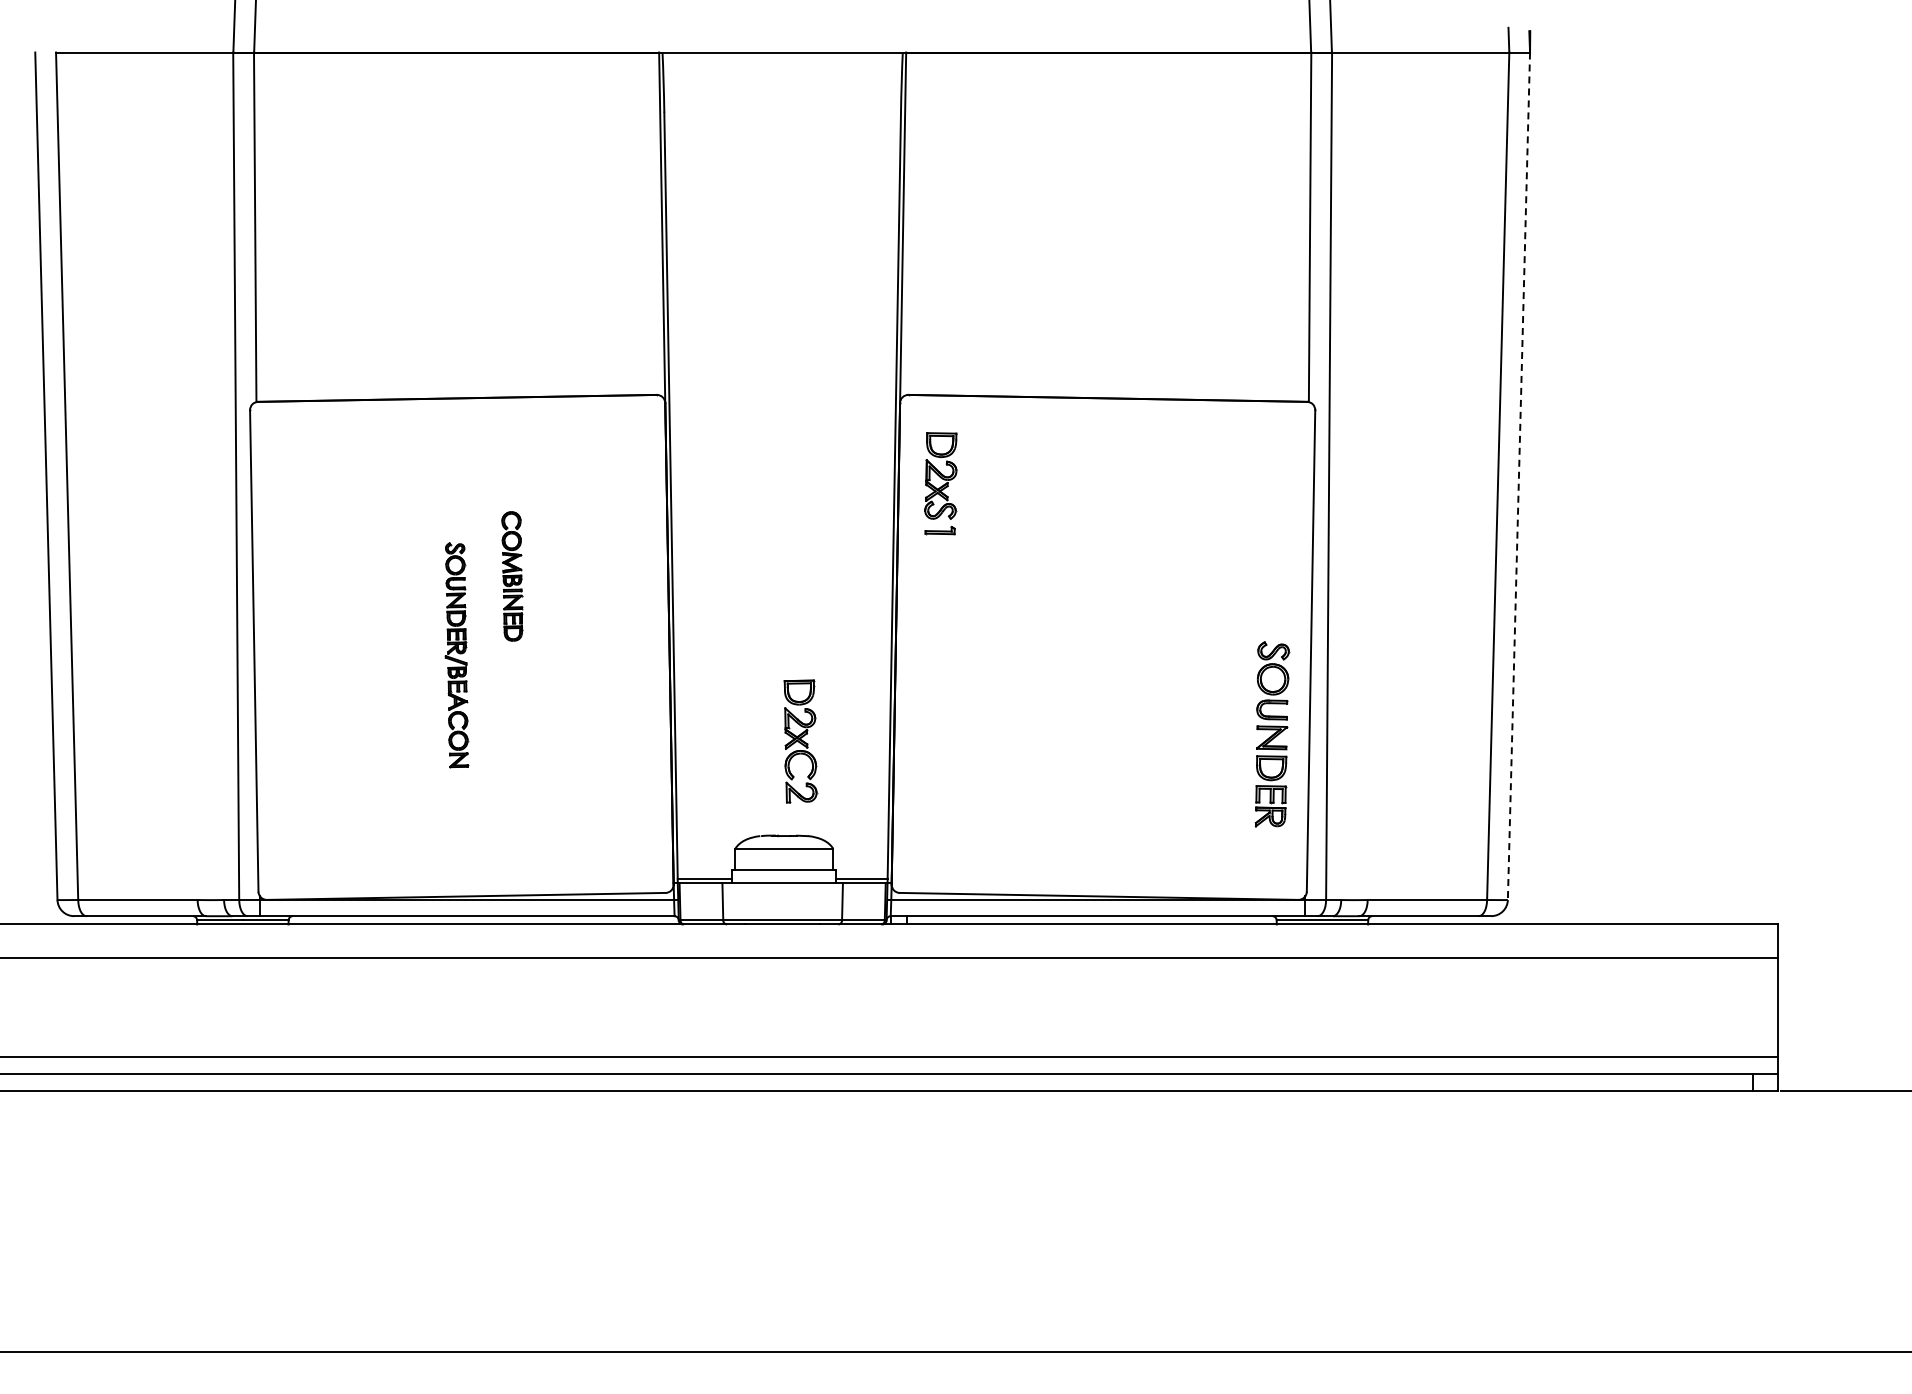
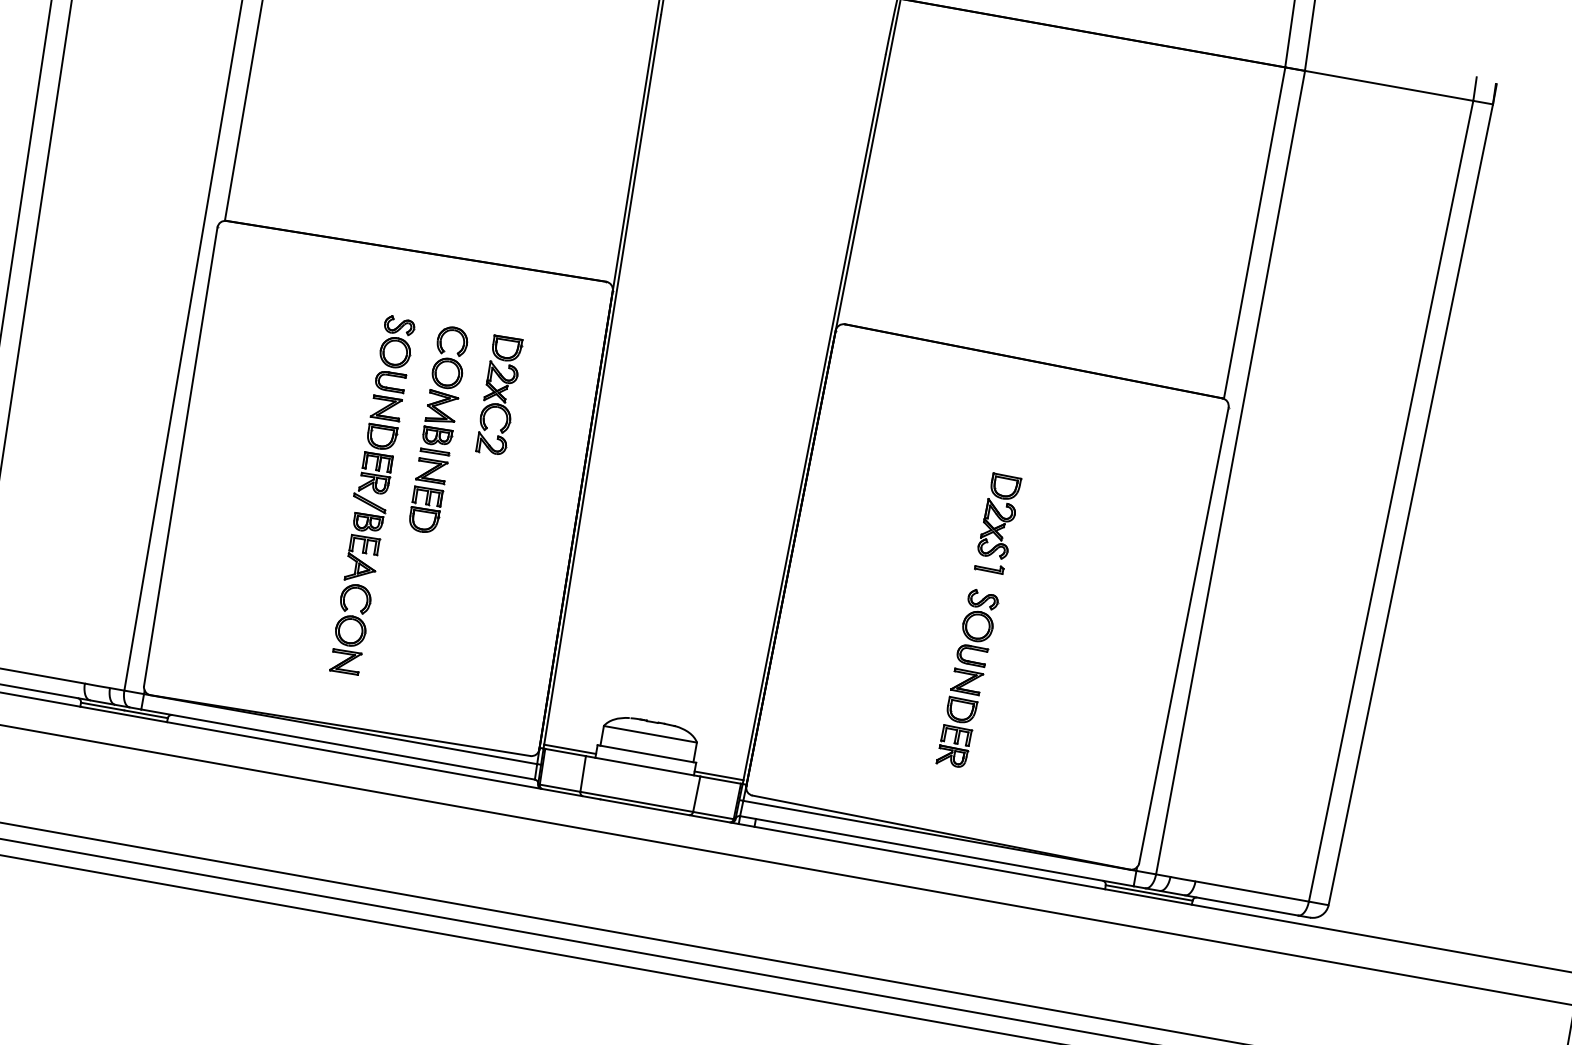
line: (1518, 476) -> (1410, 504), dashed -> solid
part: (940, 483) -> (997, 523), moved
part: (512, 576) -> (438, 429), size x1.67
part: (456, 654) -> (372, 494), size x1.67
part: (1272, 734) -> (968, 678), moved
part: (800, 741) -> (499, 395), moved

